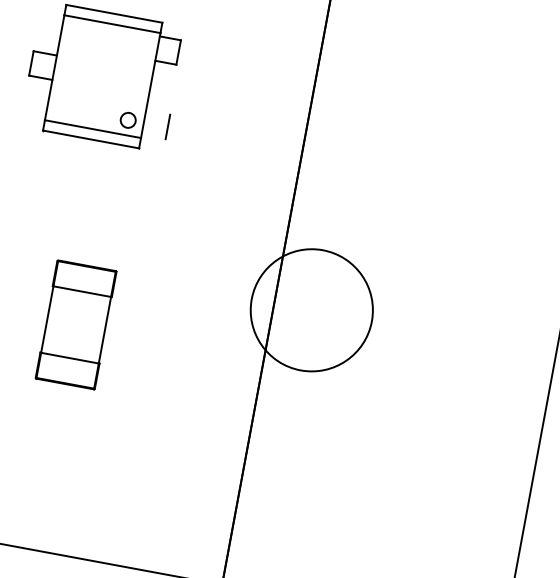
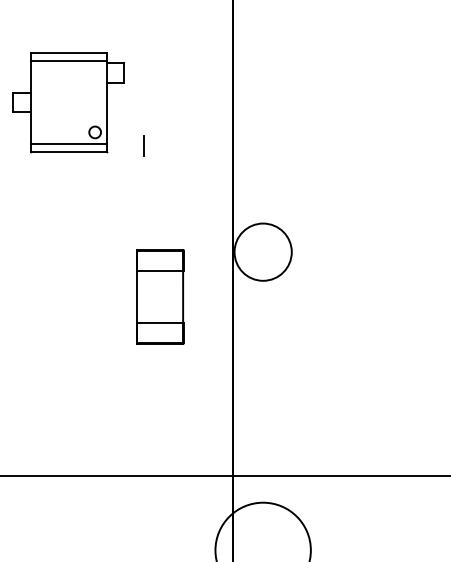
line: (167, 126) -> (143, 145), moved
circle: (311, 309) -> (262, 251), size x0.6
part: (76, 324) -> (160, 296), moved

